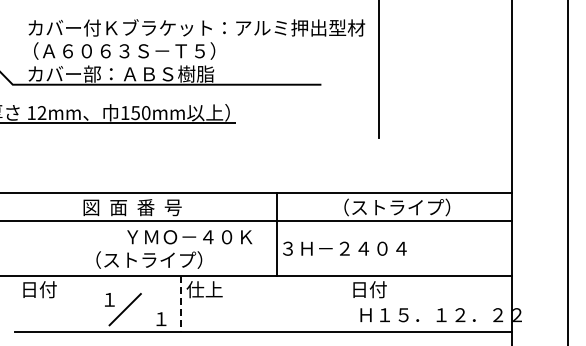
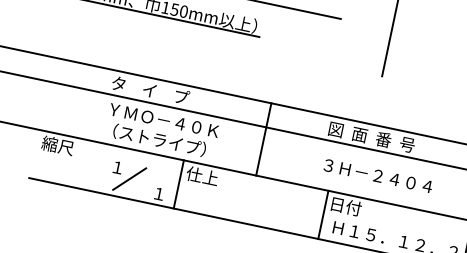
text: (132, 207) -> (154, 91), 図  面  番  号 -> タ    イ    プ
text: (391, 207) -> (380, 139), （ストライプ） -> 図  面  番  号
line: (276, 234) -> (263, 139), moved
text: (189, 237) -> (164, 120), moved
text: (344, 248) -> (378, 175), moved
text: (38, 289) -> (57, 145), 日付 -> 縮尺
line: (346, 303) -> (323, 214), added
line: (180, 304) -> (178, 184), dashed -> solid

